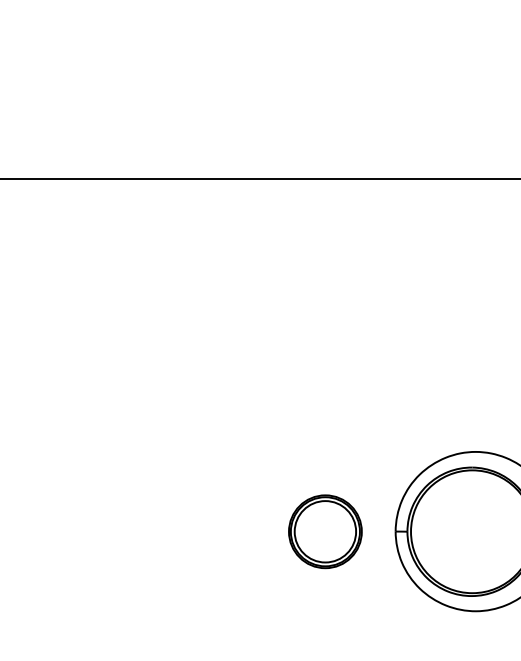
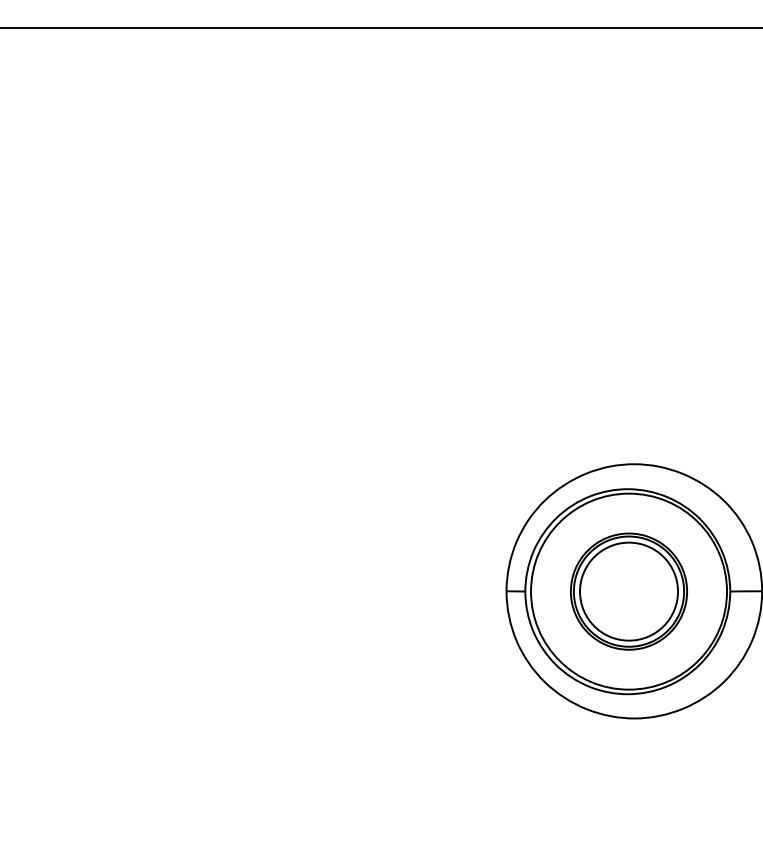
part: (325, 531) -> (629, 591), moved

